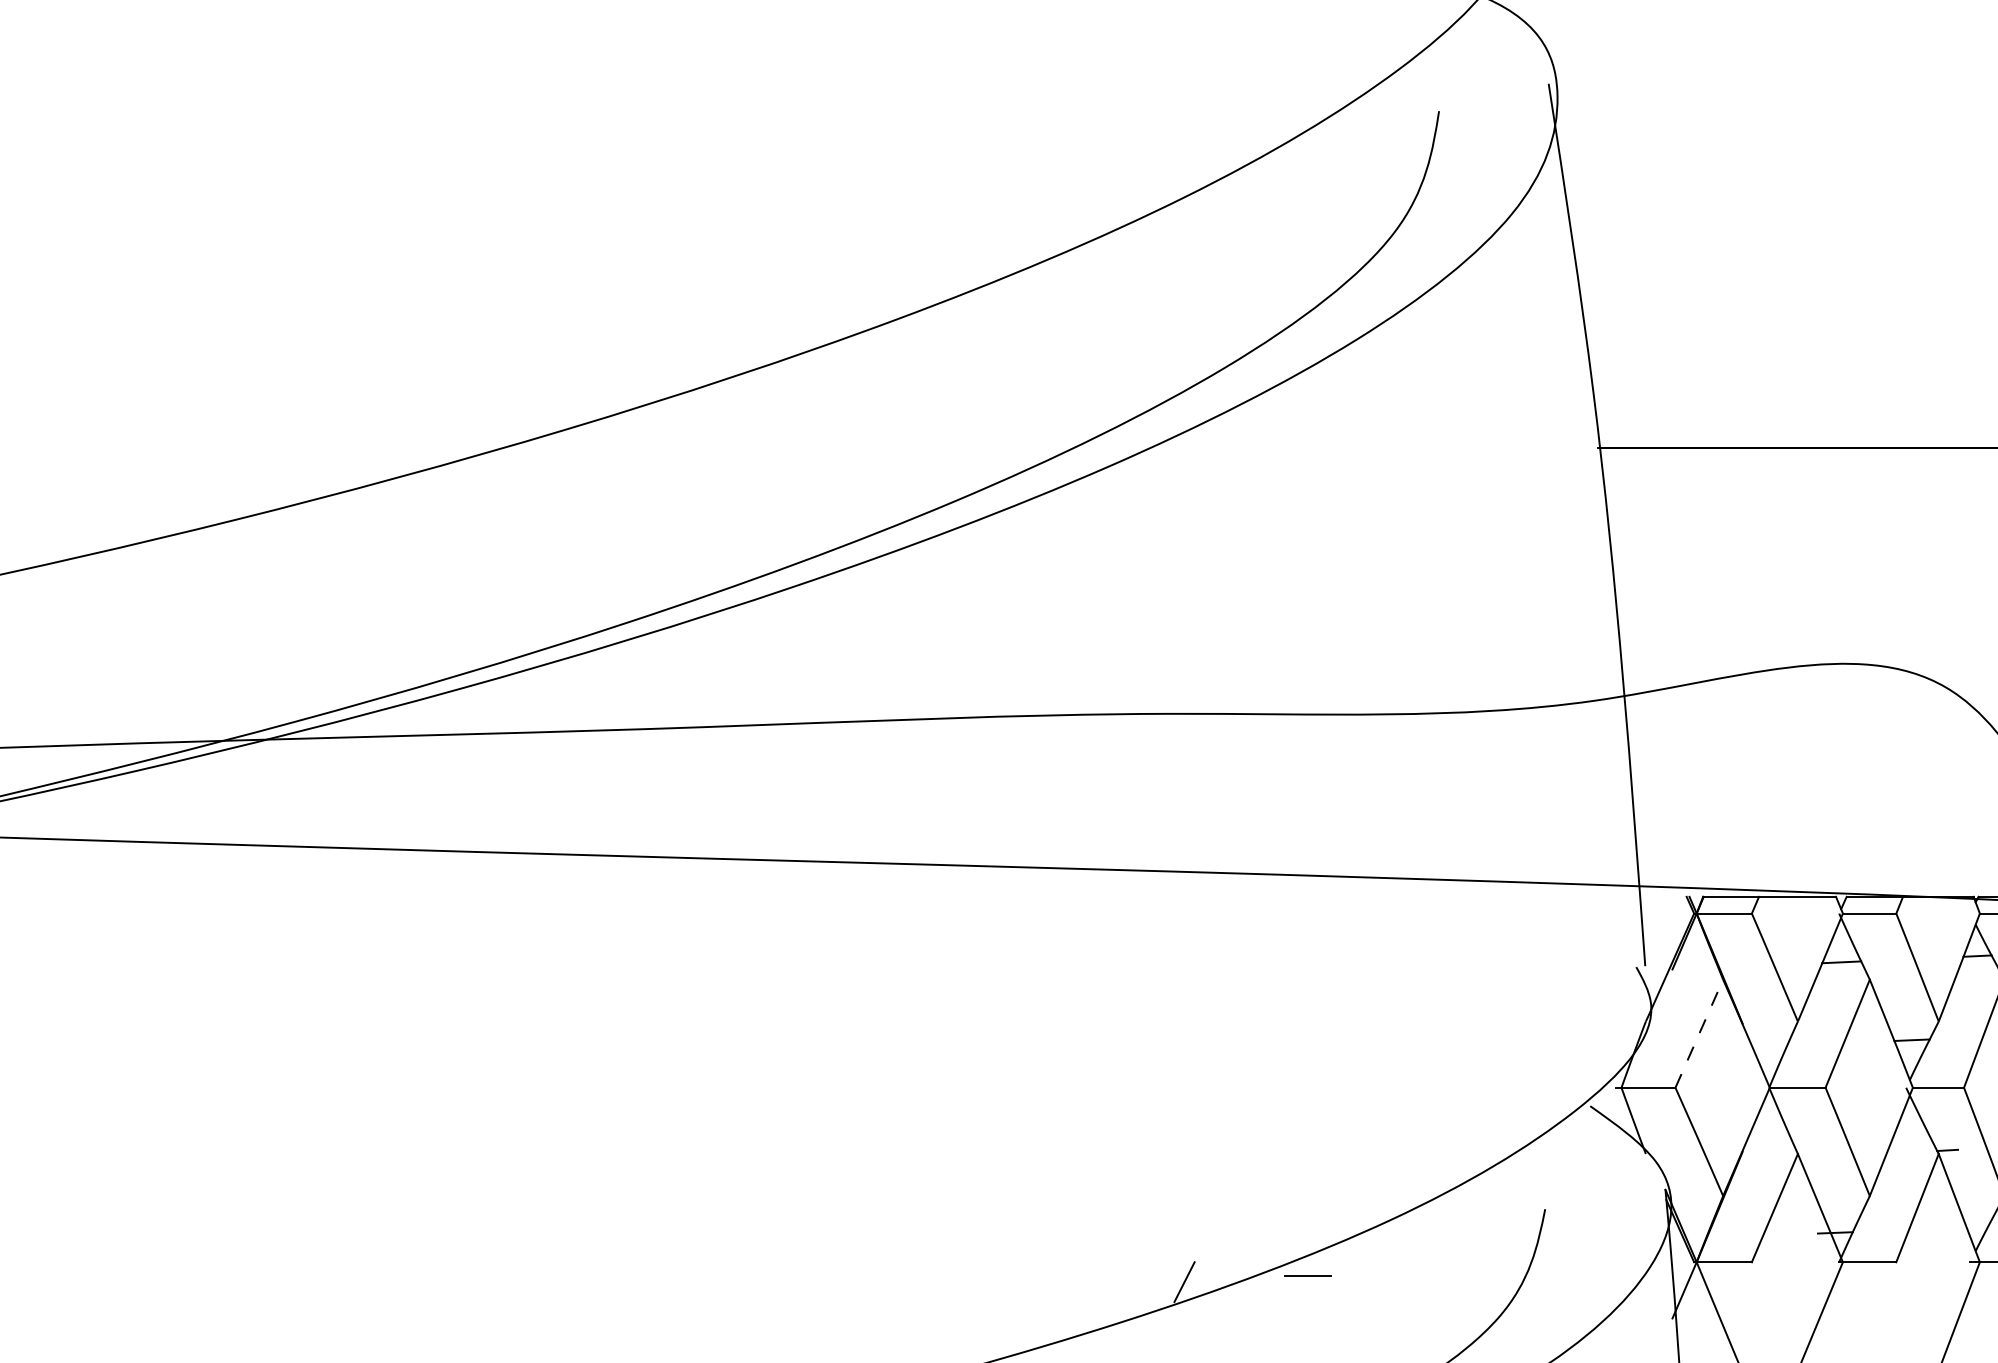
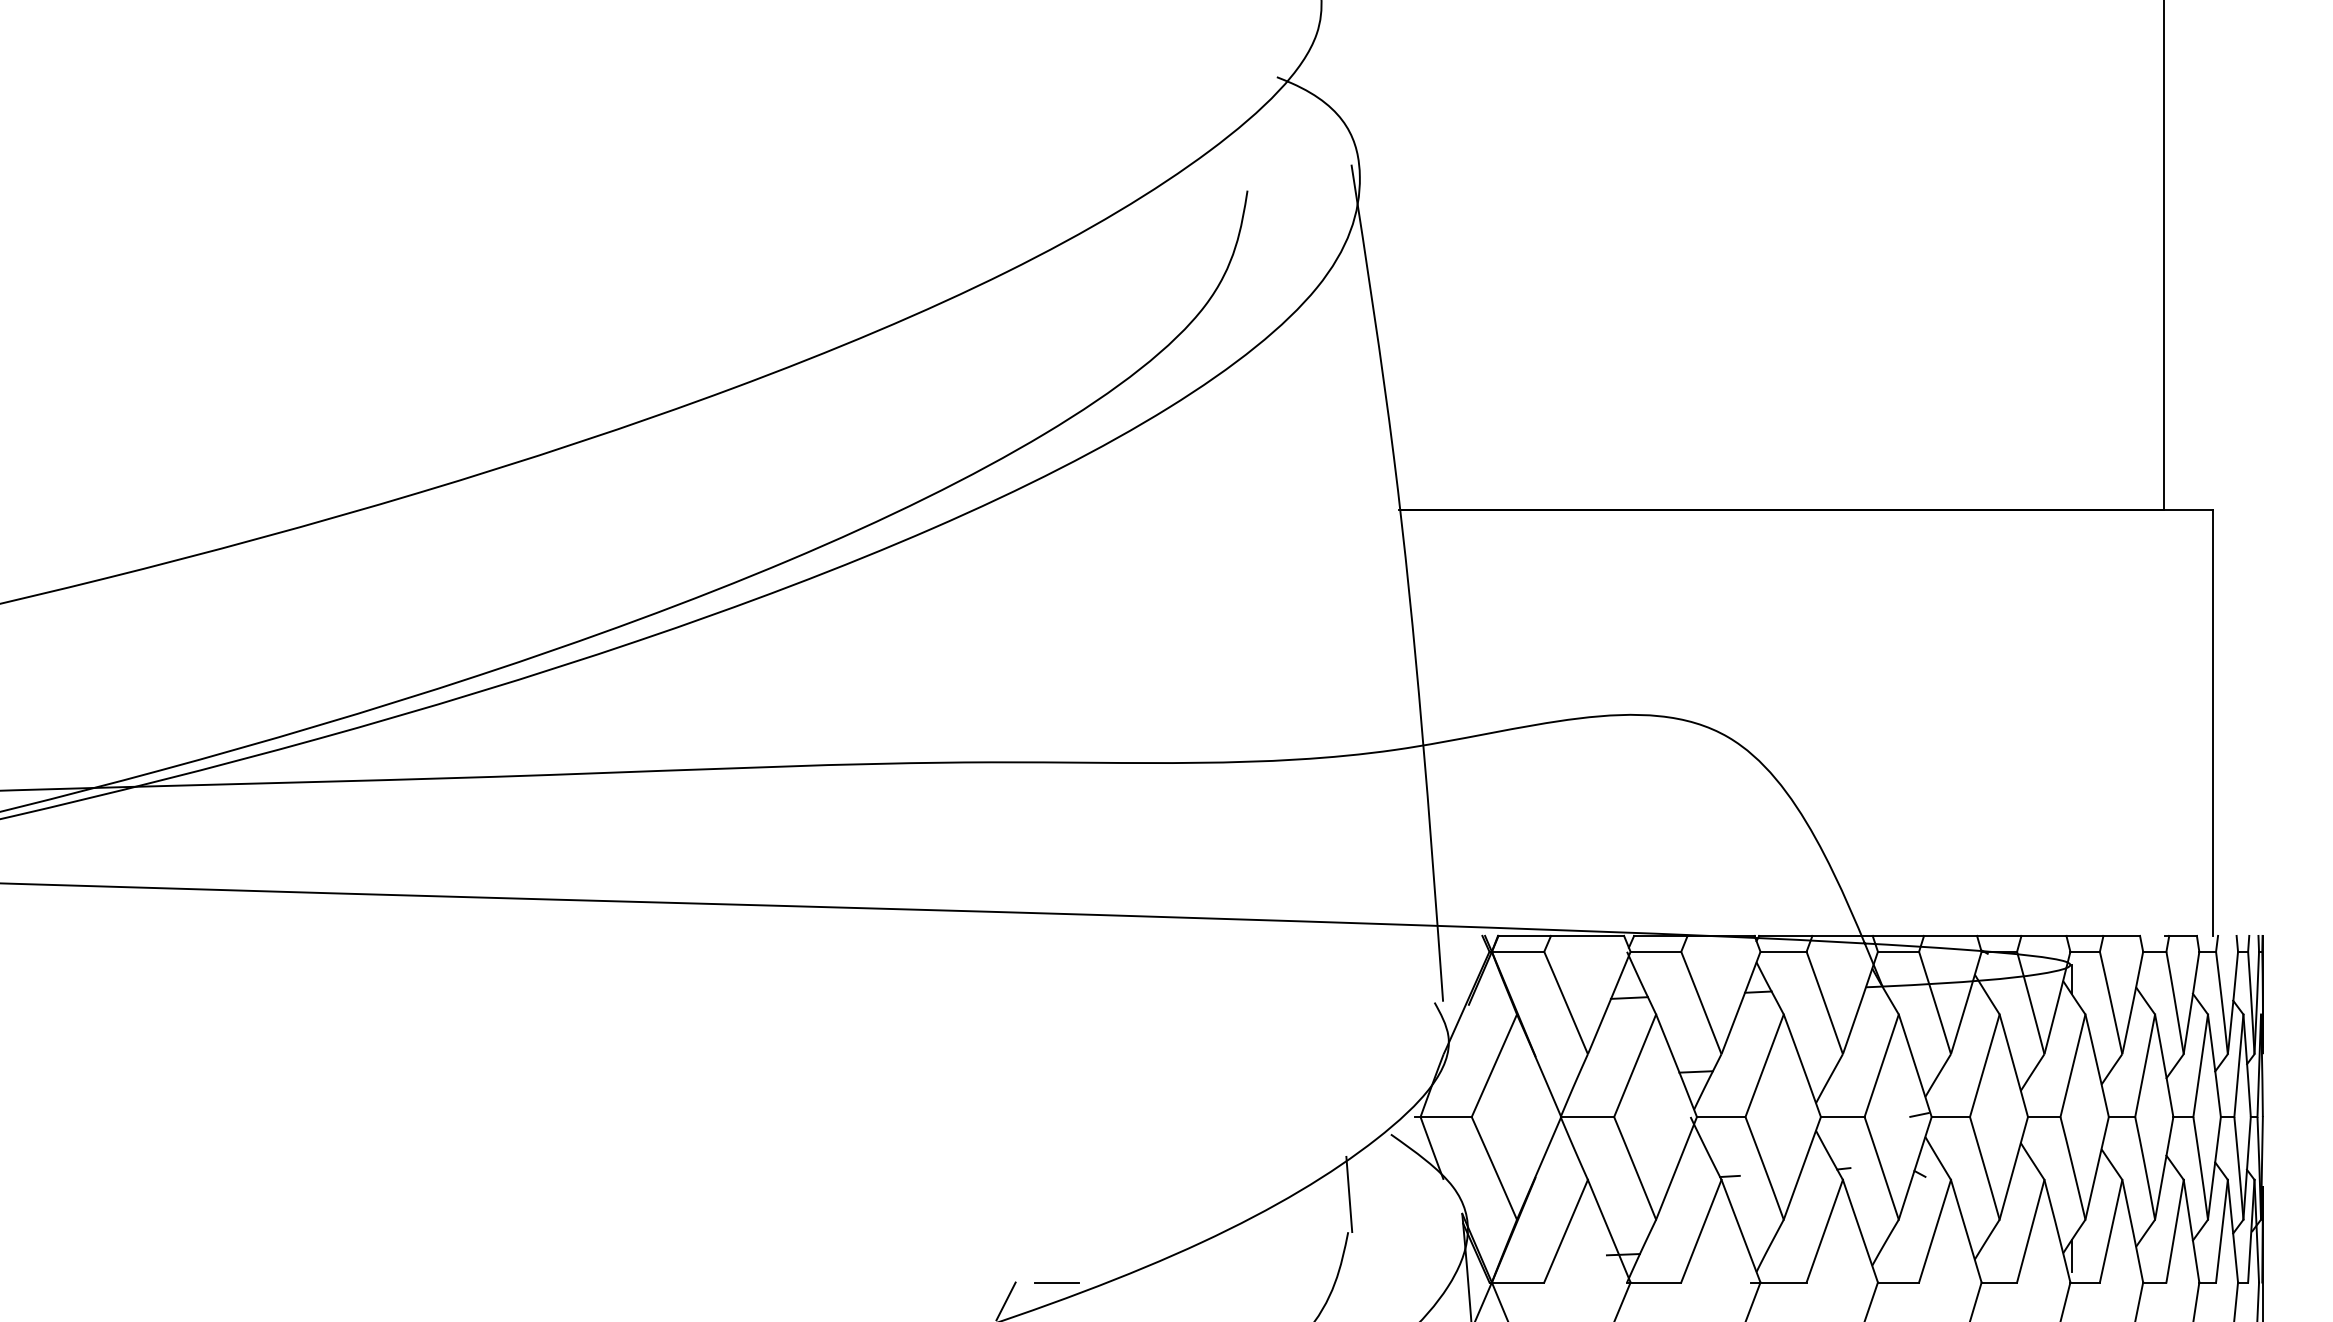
line: (1699, 1033) -> (1494, 1065), dashed -> solid
line: (1546, 1169) -> (1349, 1194), added
line: (1307, 1275) -> (1056, 1282), moved

